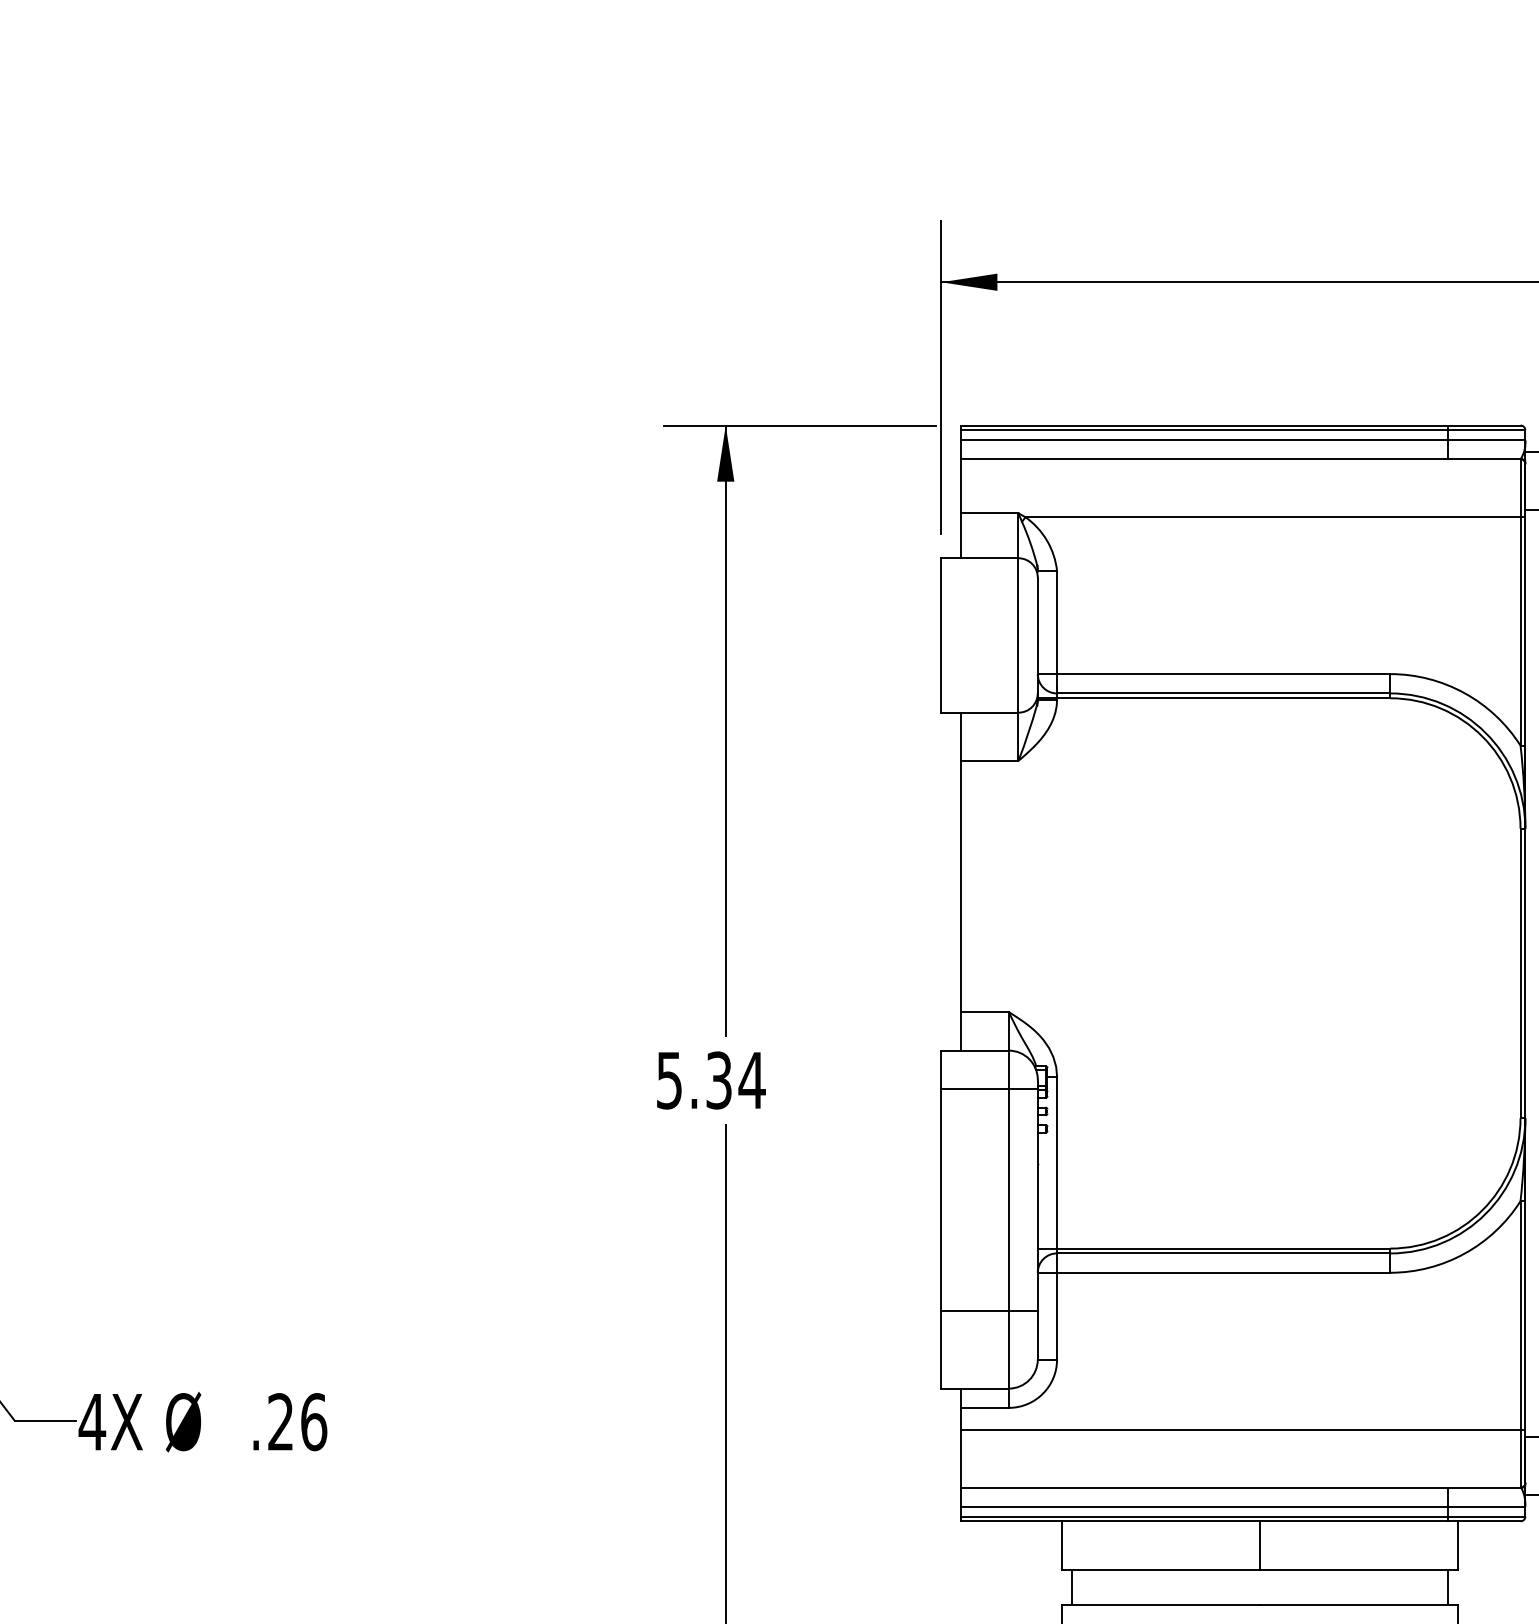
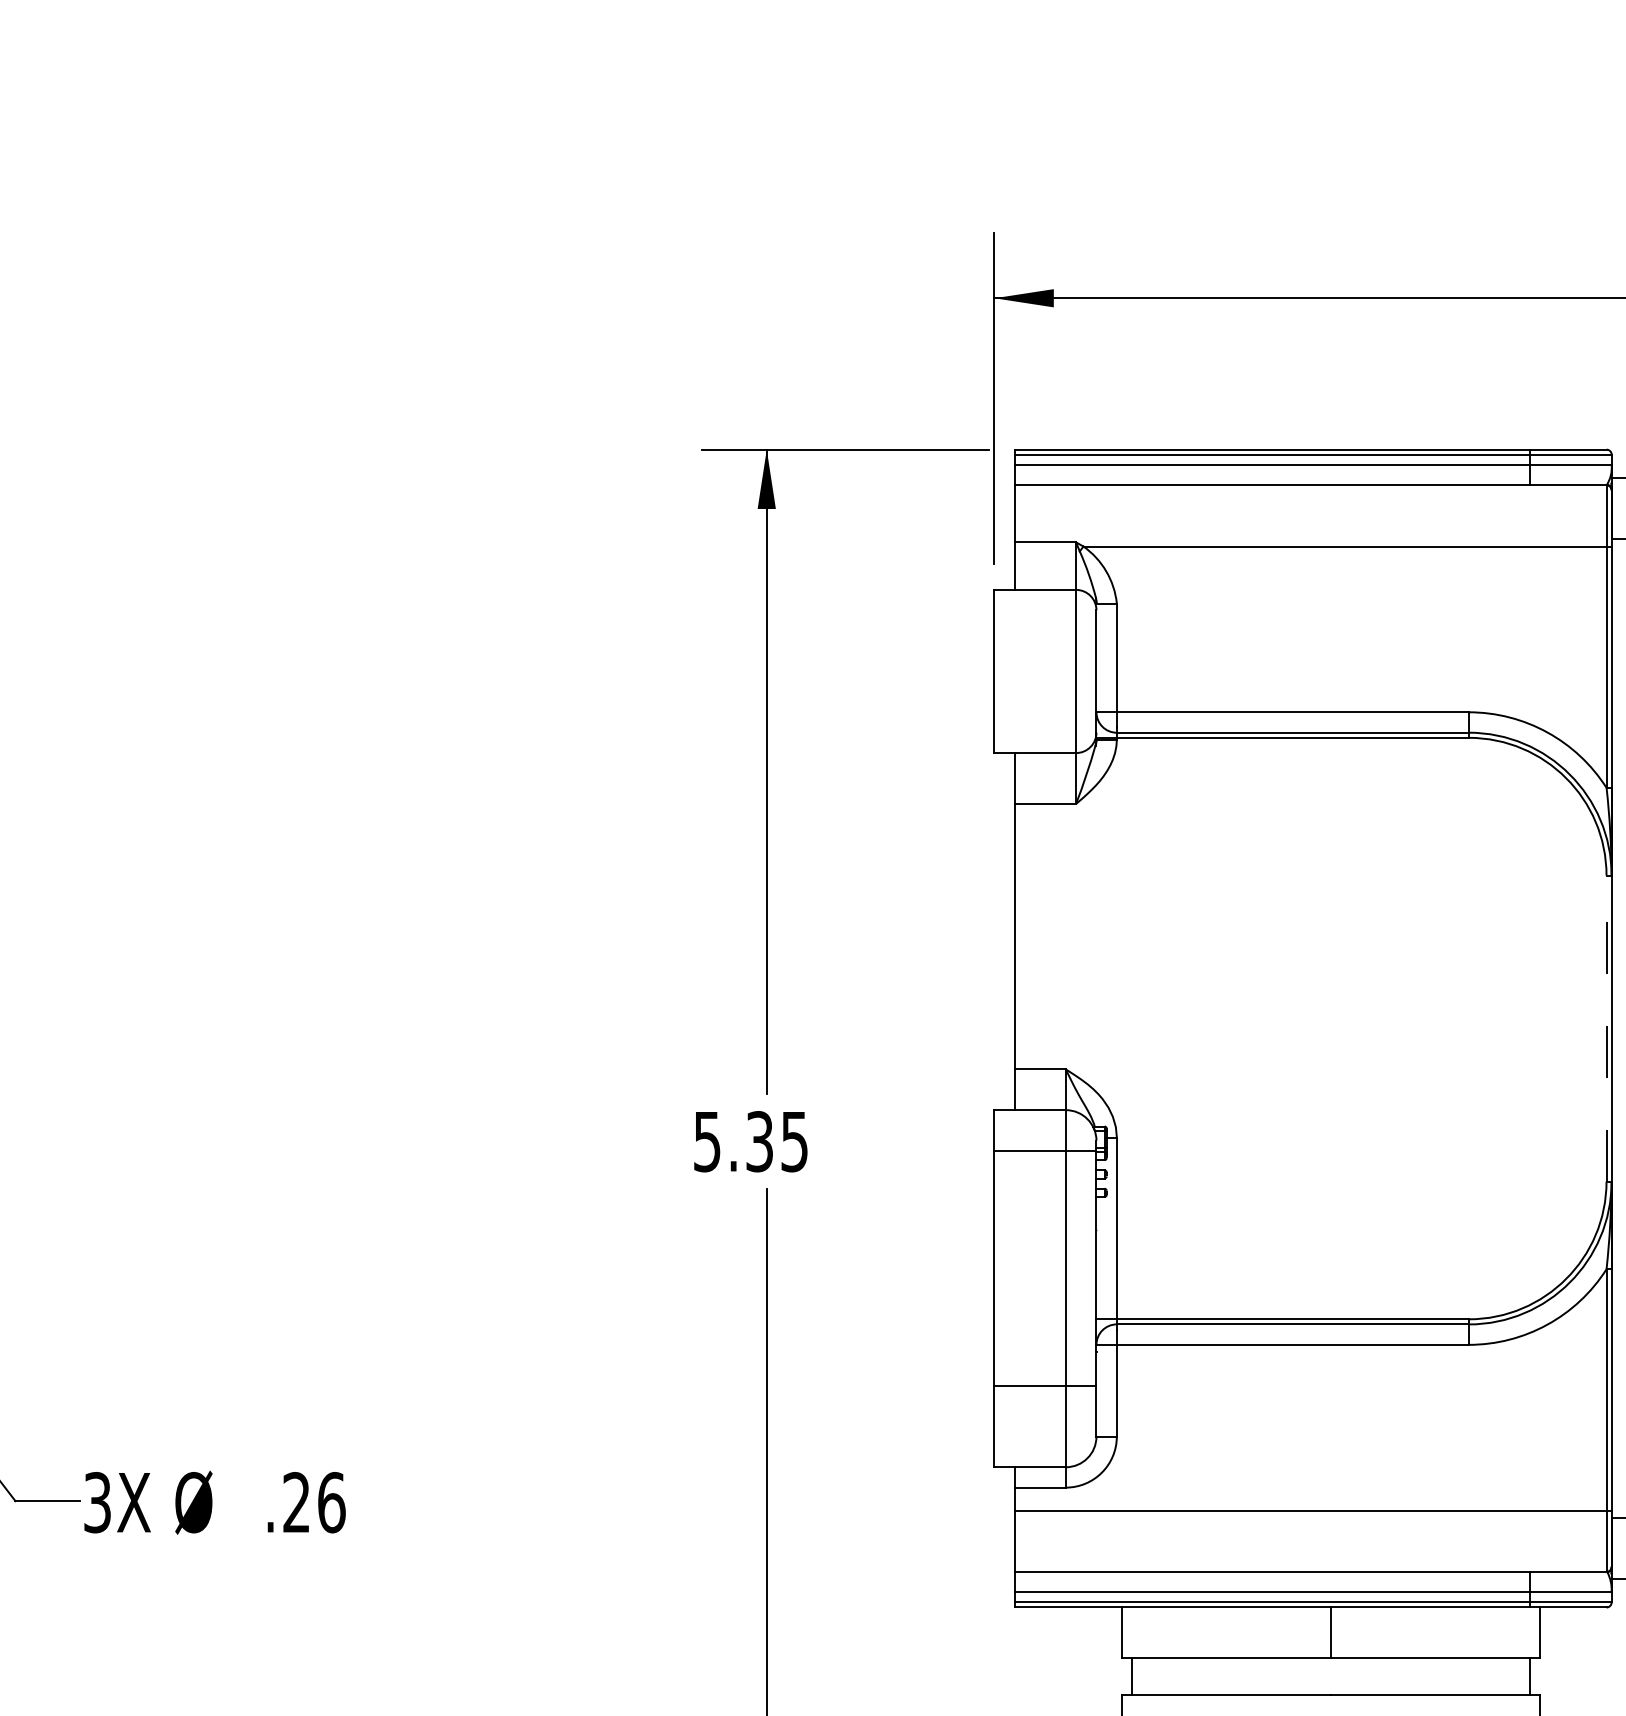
line: (1520, 973) -> (1606, 1028), solid -> dashed
text: (751, 1080) -> (793, 1141), 5.34 -> 5.35
text: (92, 1422) -> (97, 1503), 4X -> 3X

